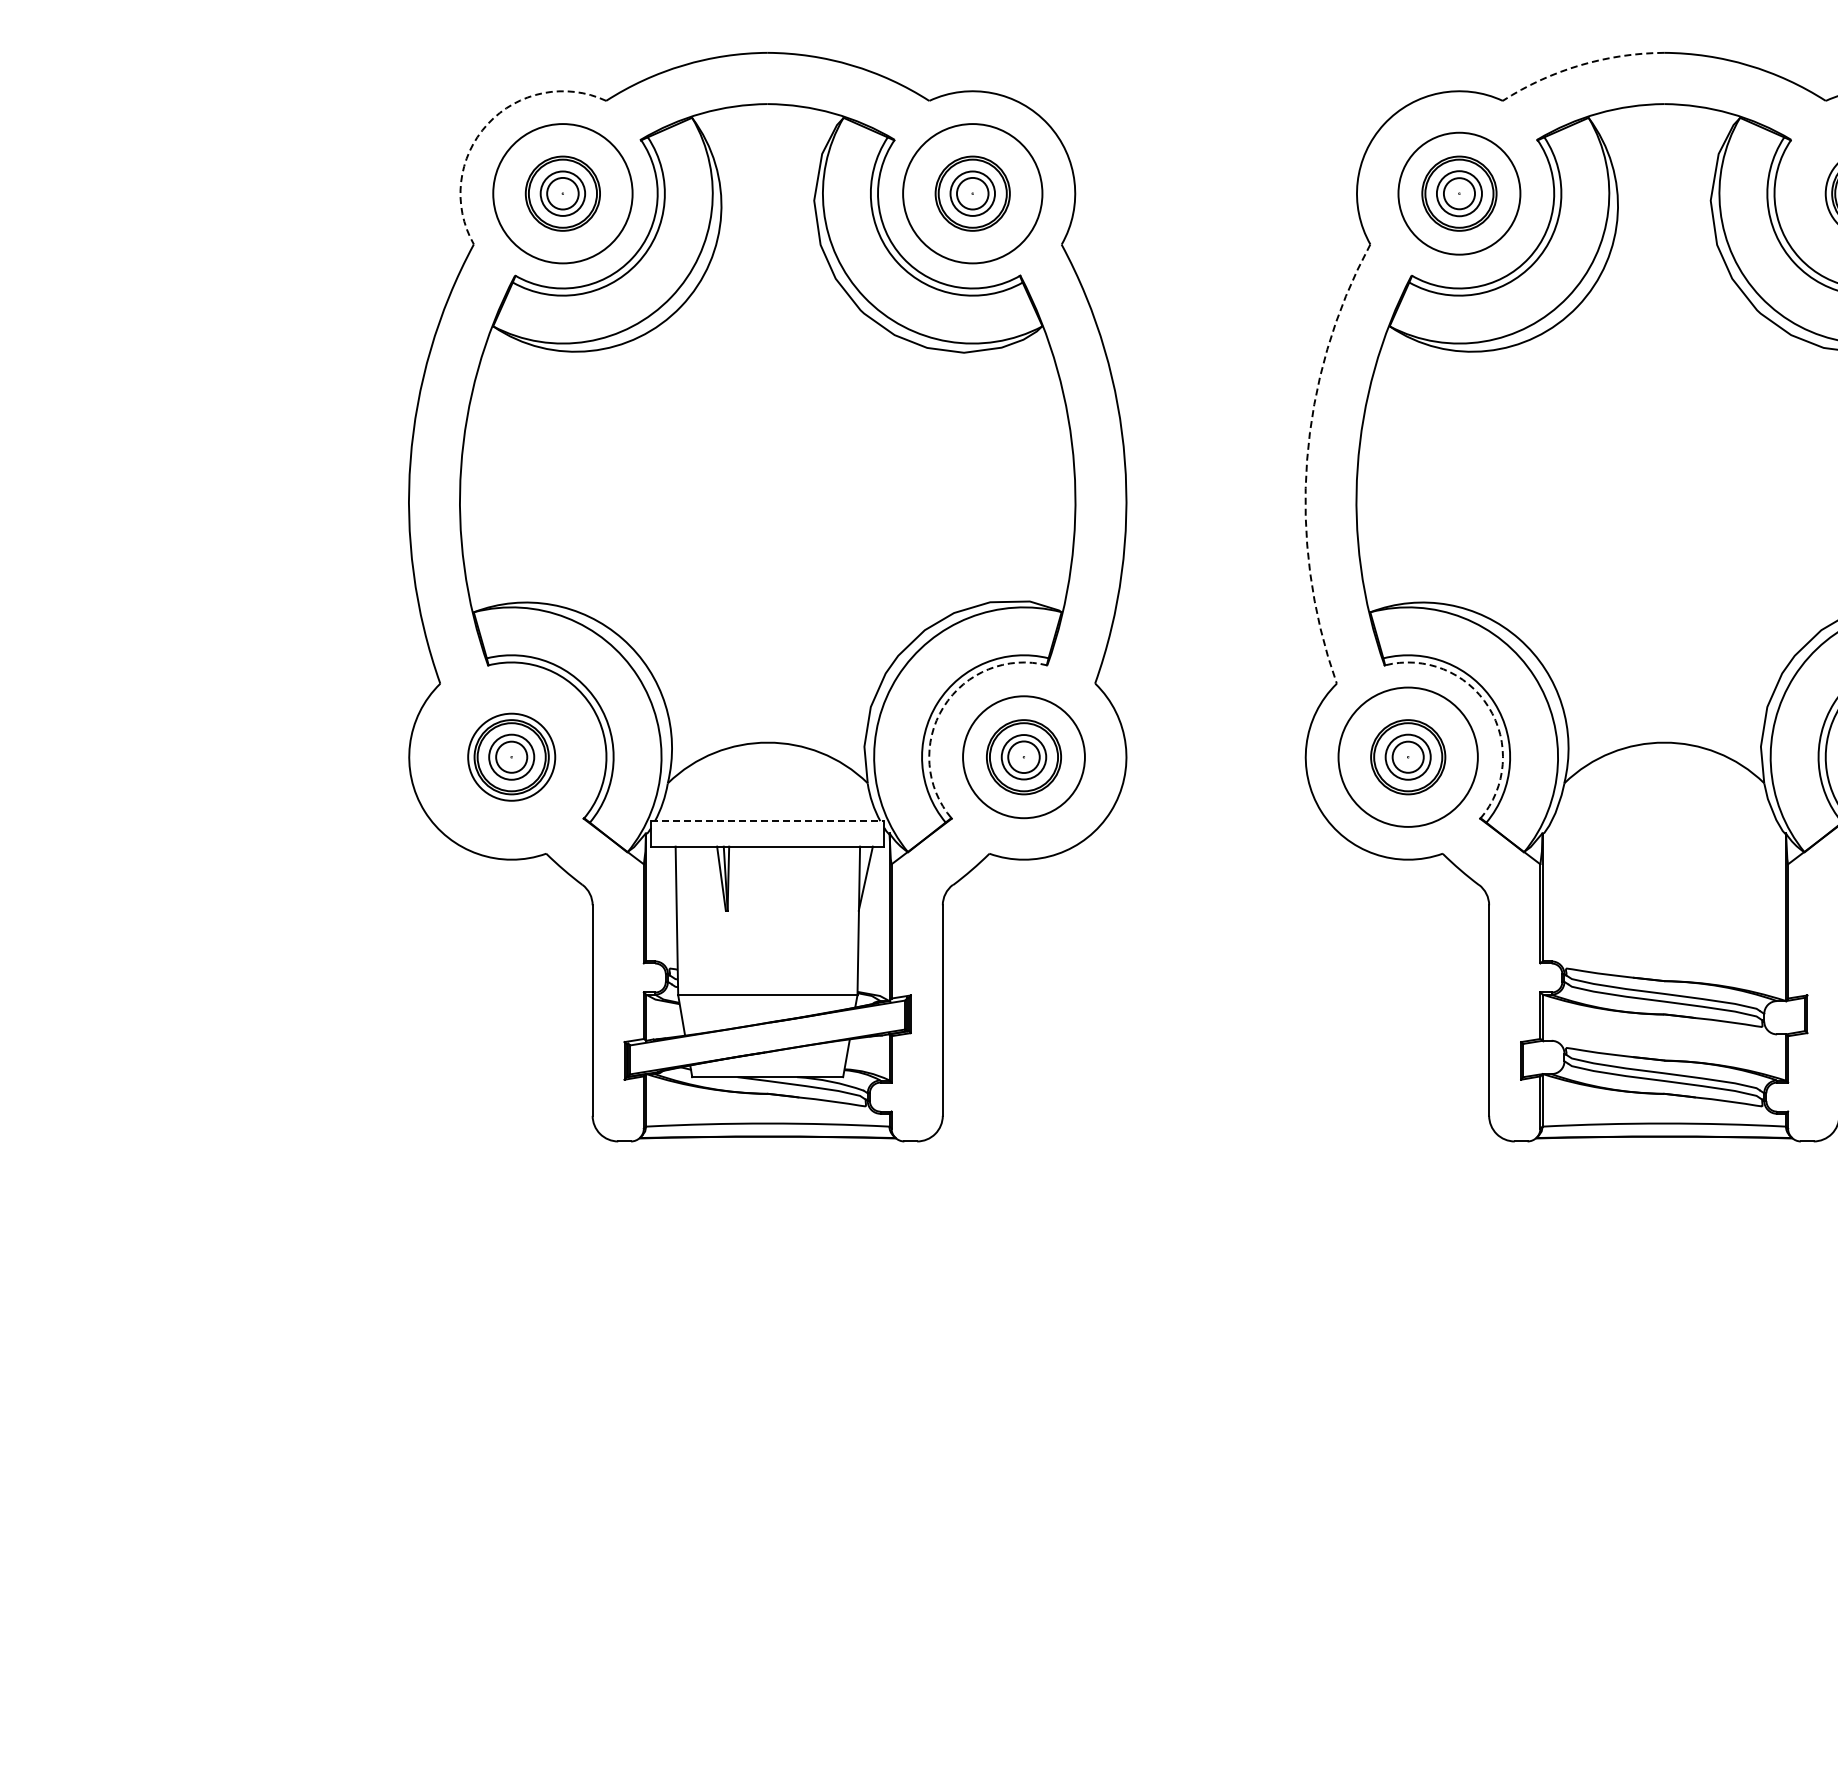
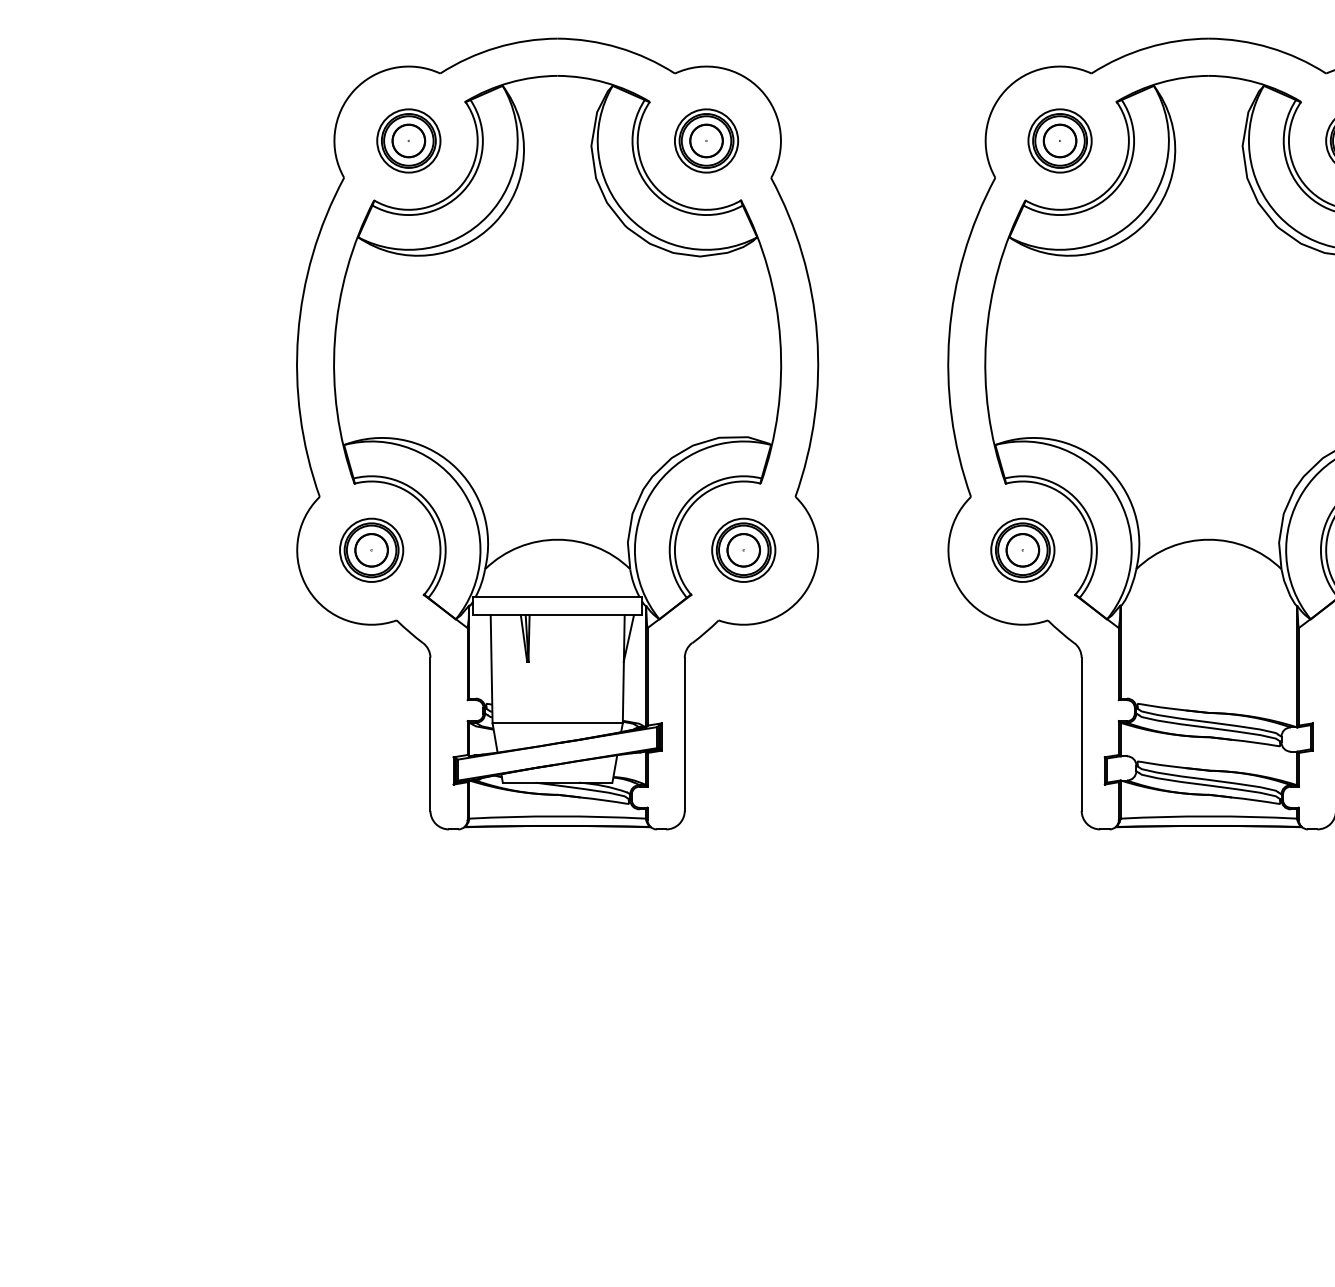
arc: (1580, 65) -> (1148, 47), dashed -> solid
arc: (487, 124) -> (354, 90), dashed -> solid
circle: (562, 193) -> (408, 140), size x0.62
circle: (562, 193) -> (408, 140), size x1.43
circle: (972, 193) -> (706, 140), size x0.62
circle: (972, 193) -> (706, 140), size x1.43
circle: (1458, 193) -> (1059, 140), size x0.71
circle: (1459, 193) -> (1060, 140), size x1.43
arc: (1307, 460) -> (949, 334), dashed -> solid
arc: (943, 707) -> (685, 514), dashed -> solid
arc: (1488, 707) -> (1081, 514), dashed -> solid
circle: (1023, 756) -> (743, 549), size x0.71
circle: (1023, 756) -> (743, 549), size x1.43
circle: (1407, 756) -> (1022, 549), size x0.62
circle: (511, 757) -> (371, 550), size x1.43
circle: (1407, 757) -> (1022, 550), size x1.43
line: (767, 821) -> (557, 597), dashed -> solid

